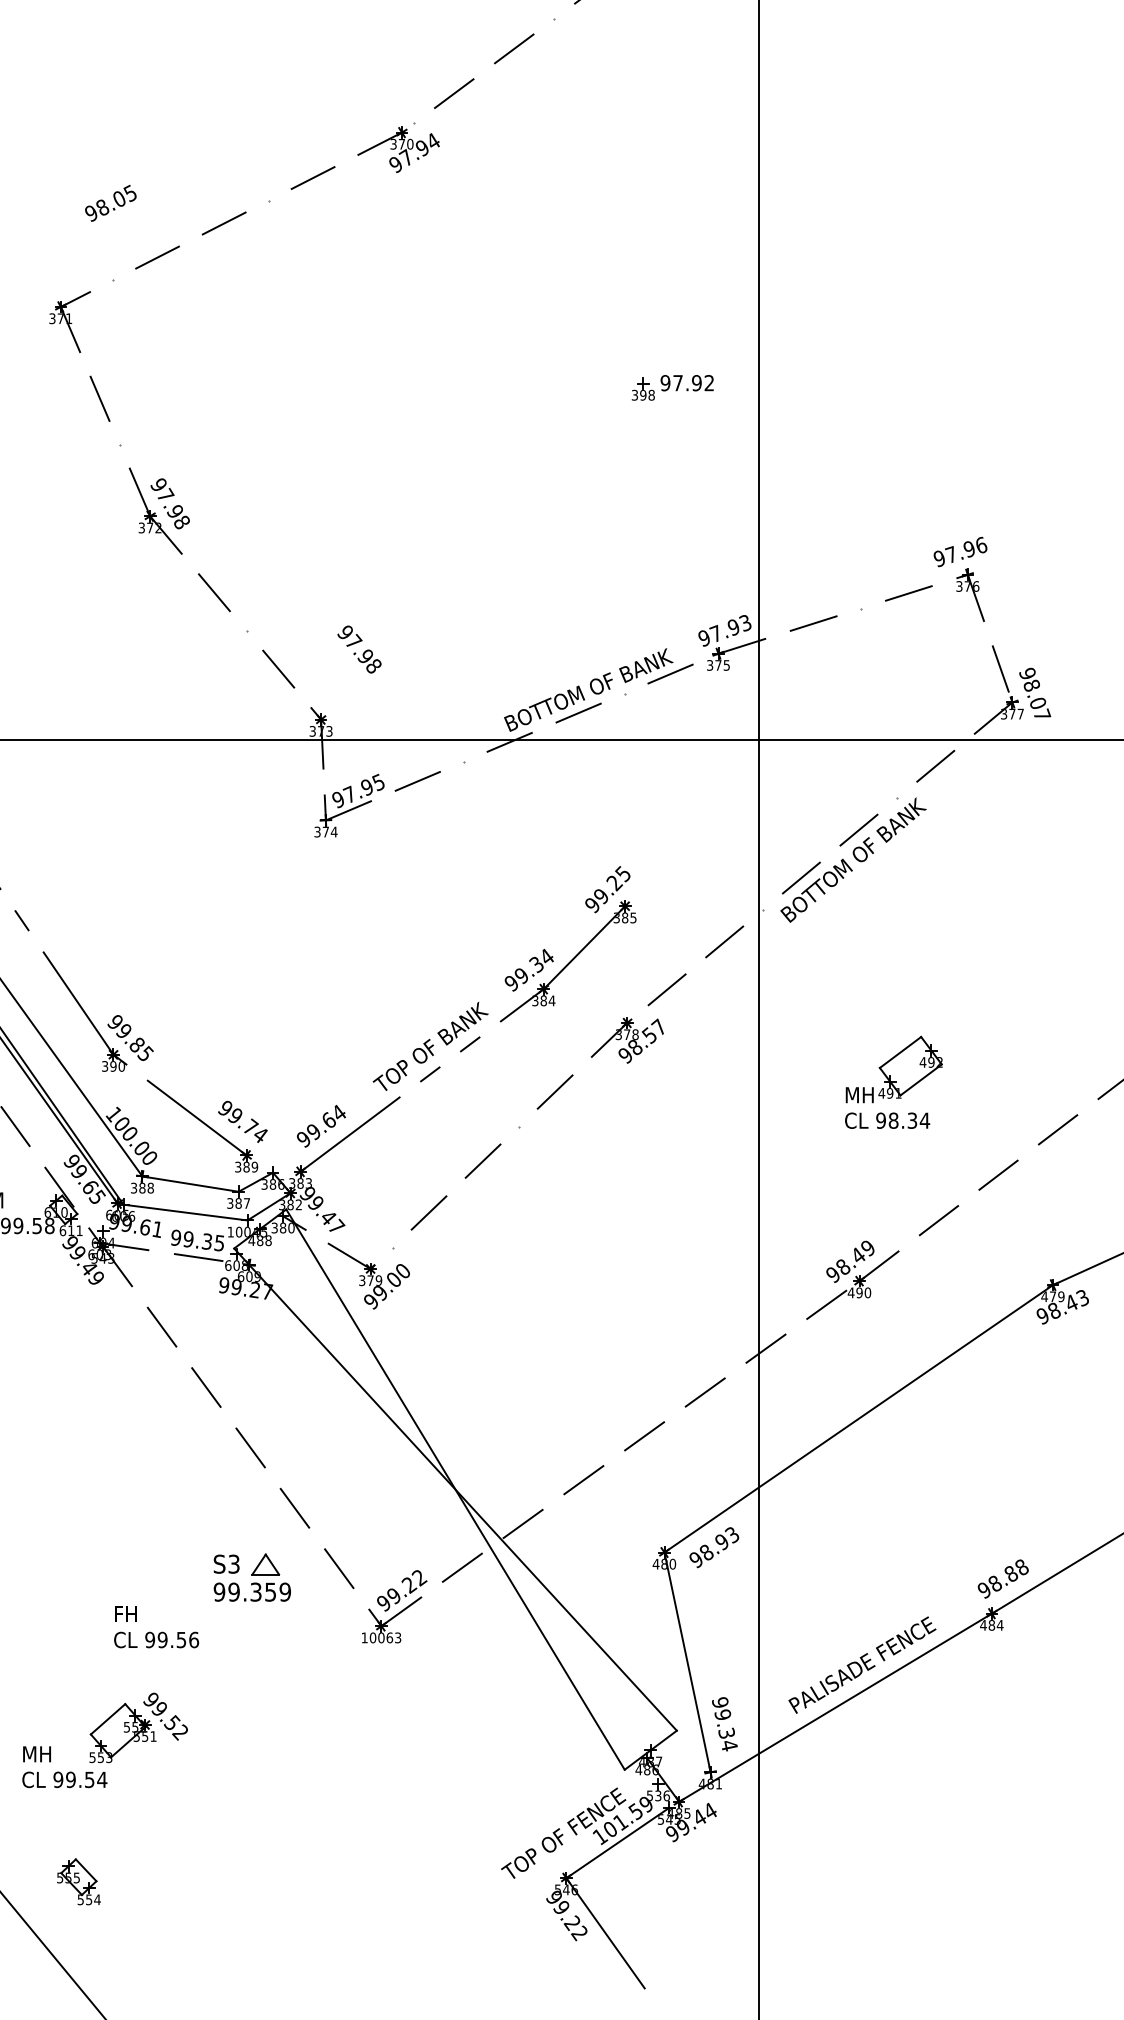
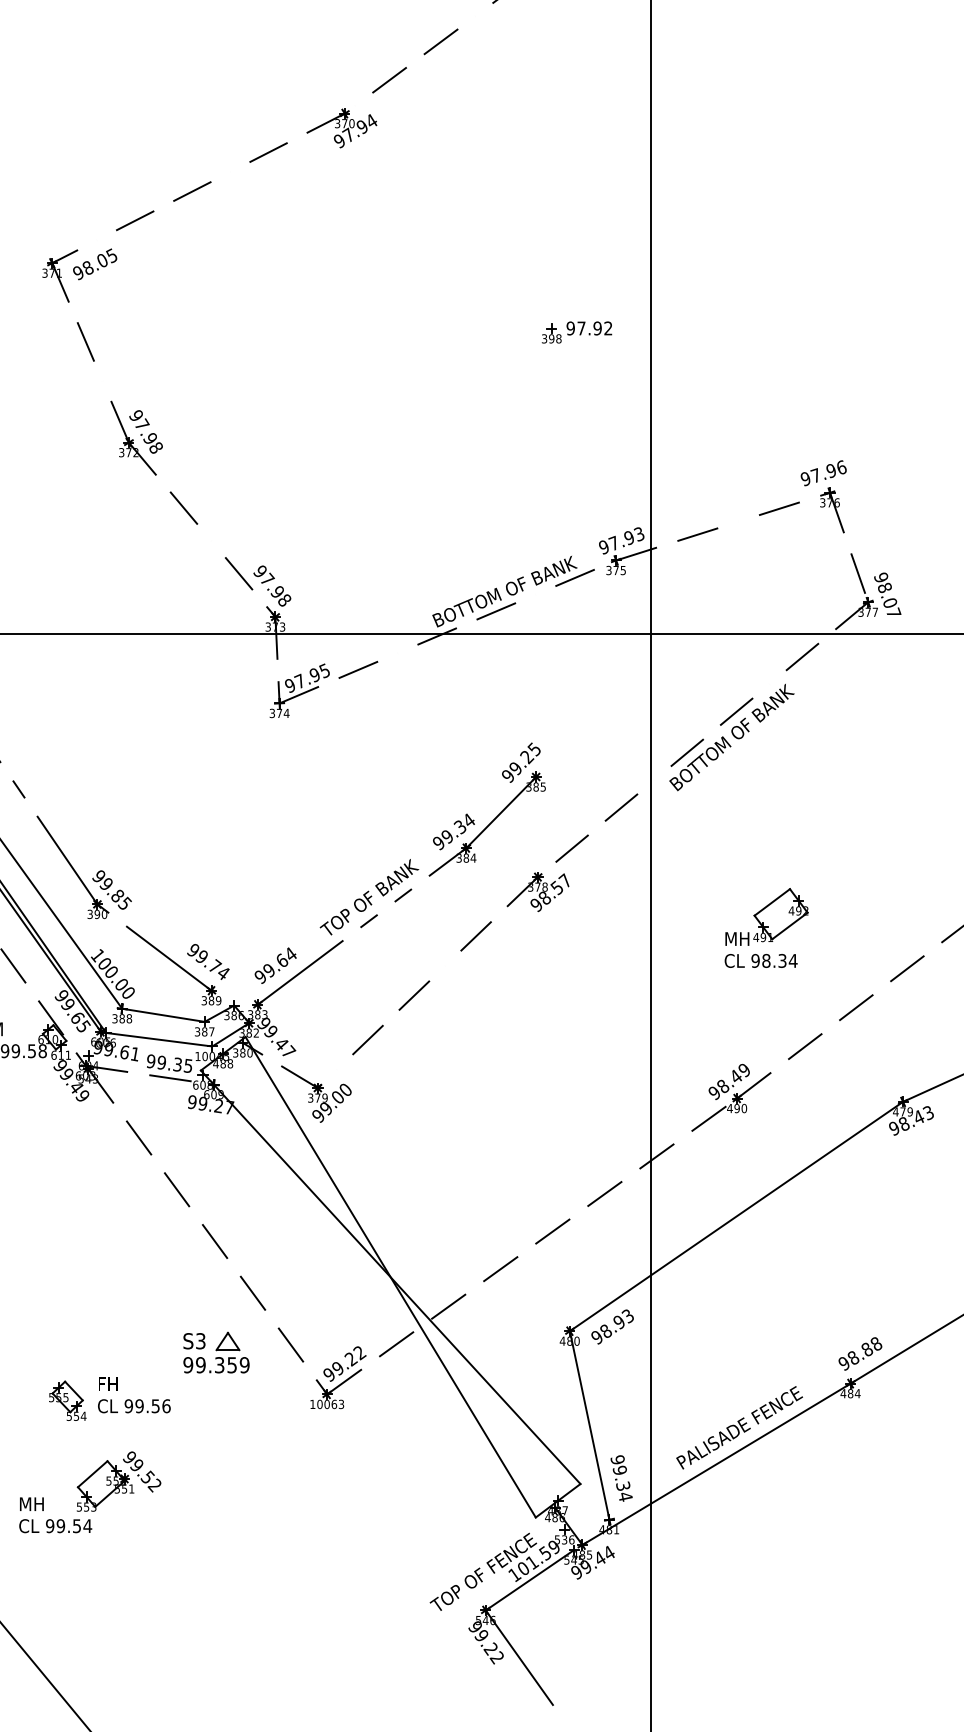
text: (110, 203) -> (94, 264), moved
text: (359, 649) -> (272, 586), moved
part: (78, 1881) -> (67, 1400), moved

